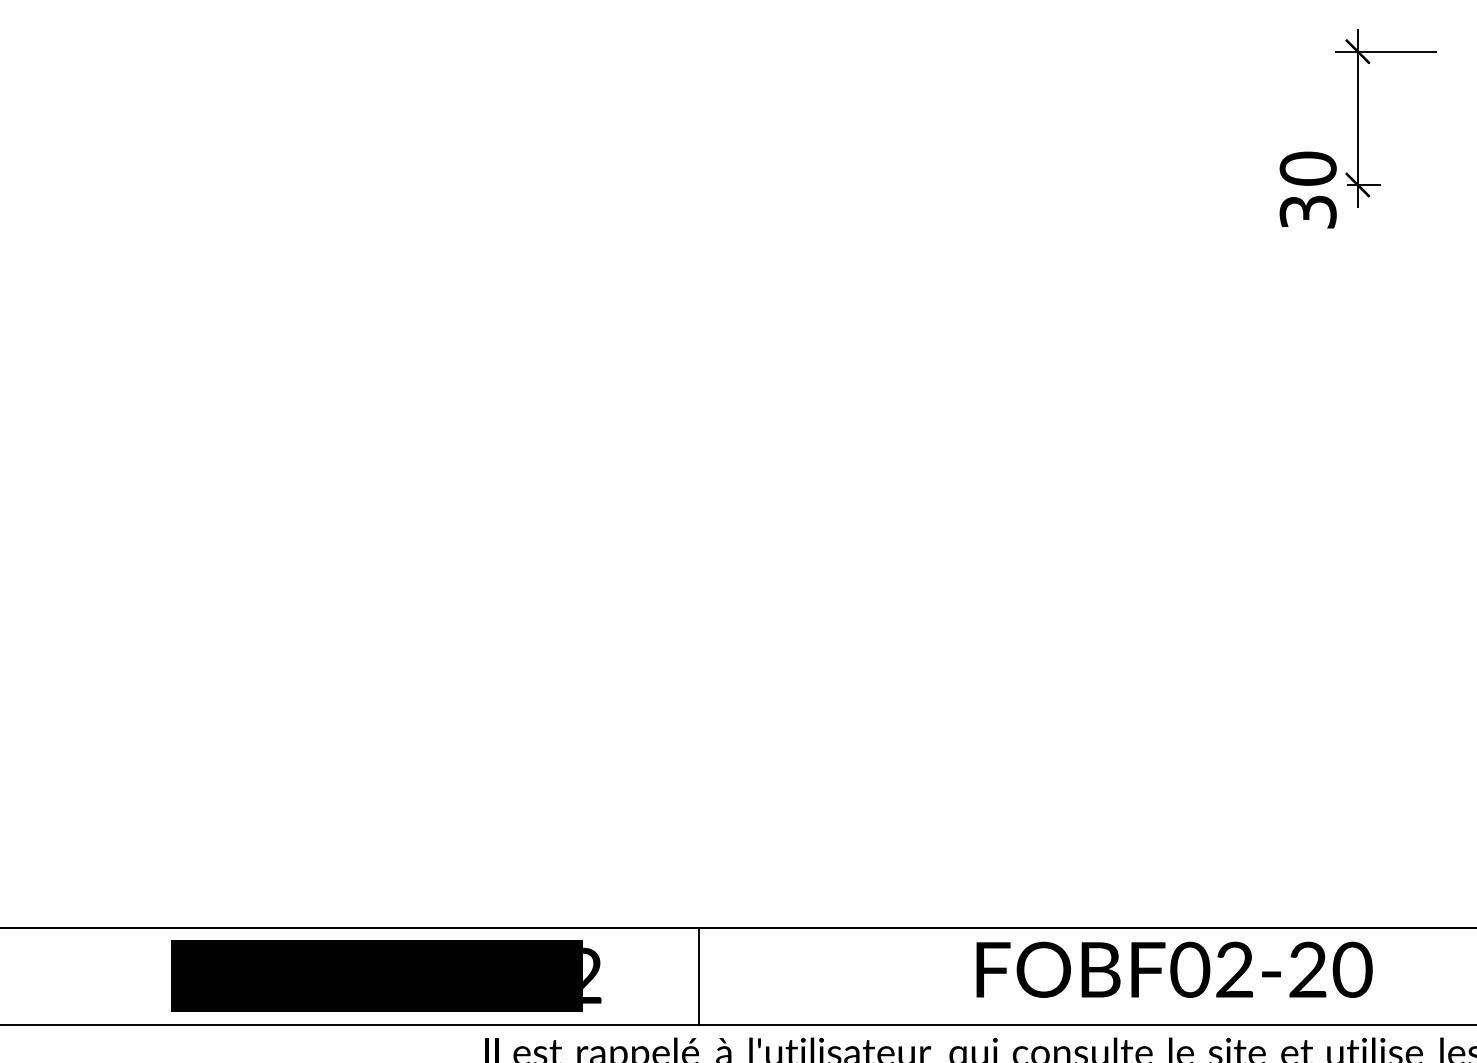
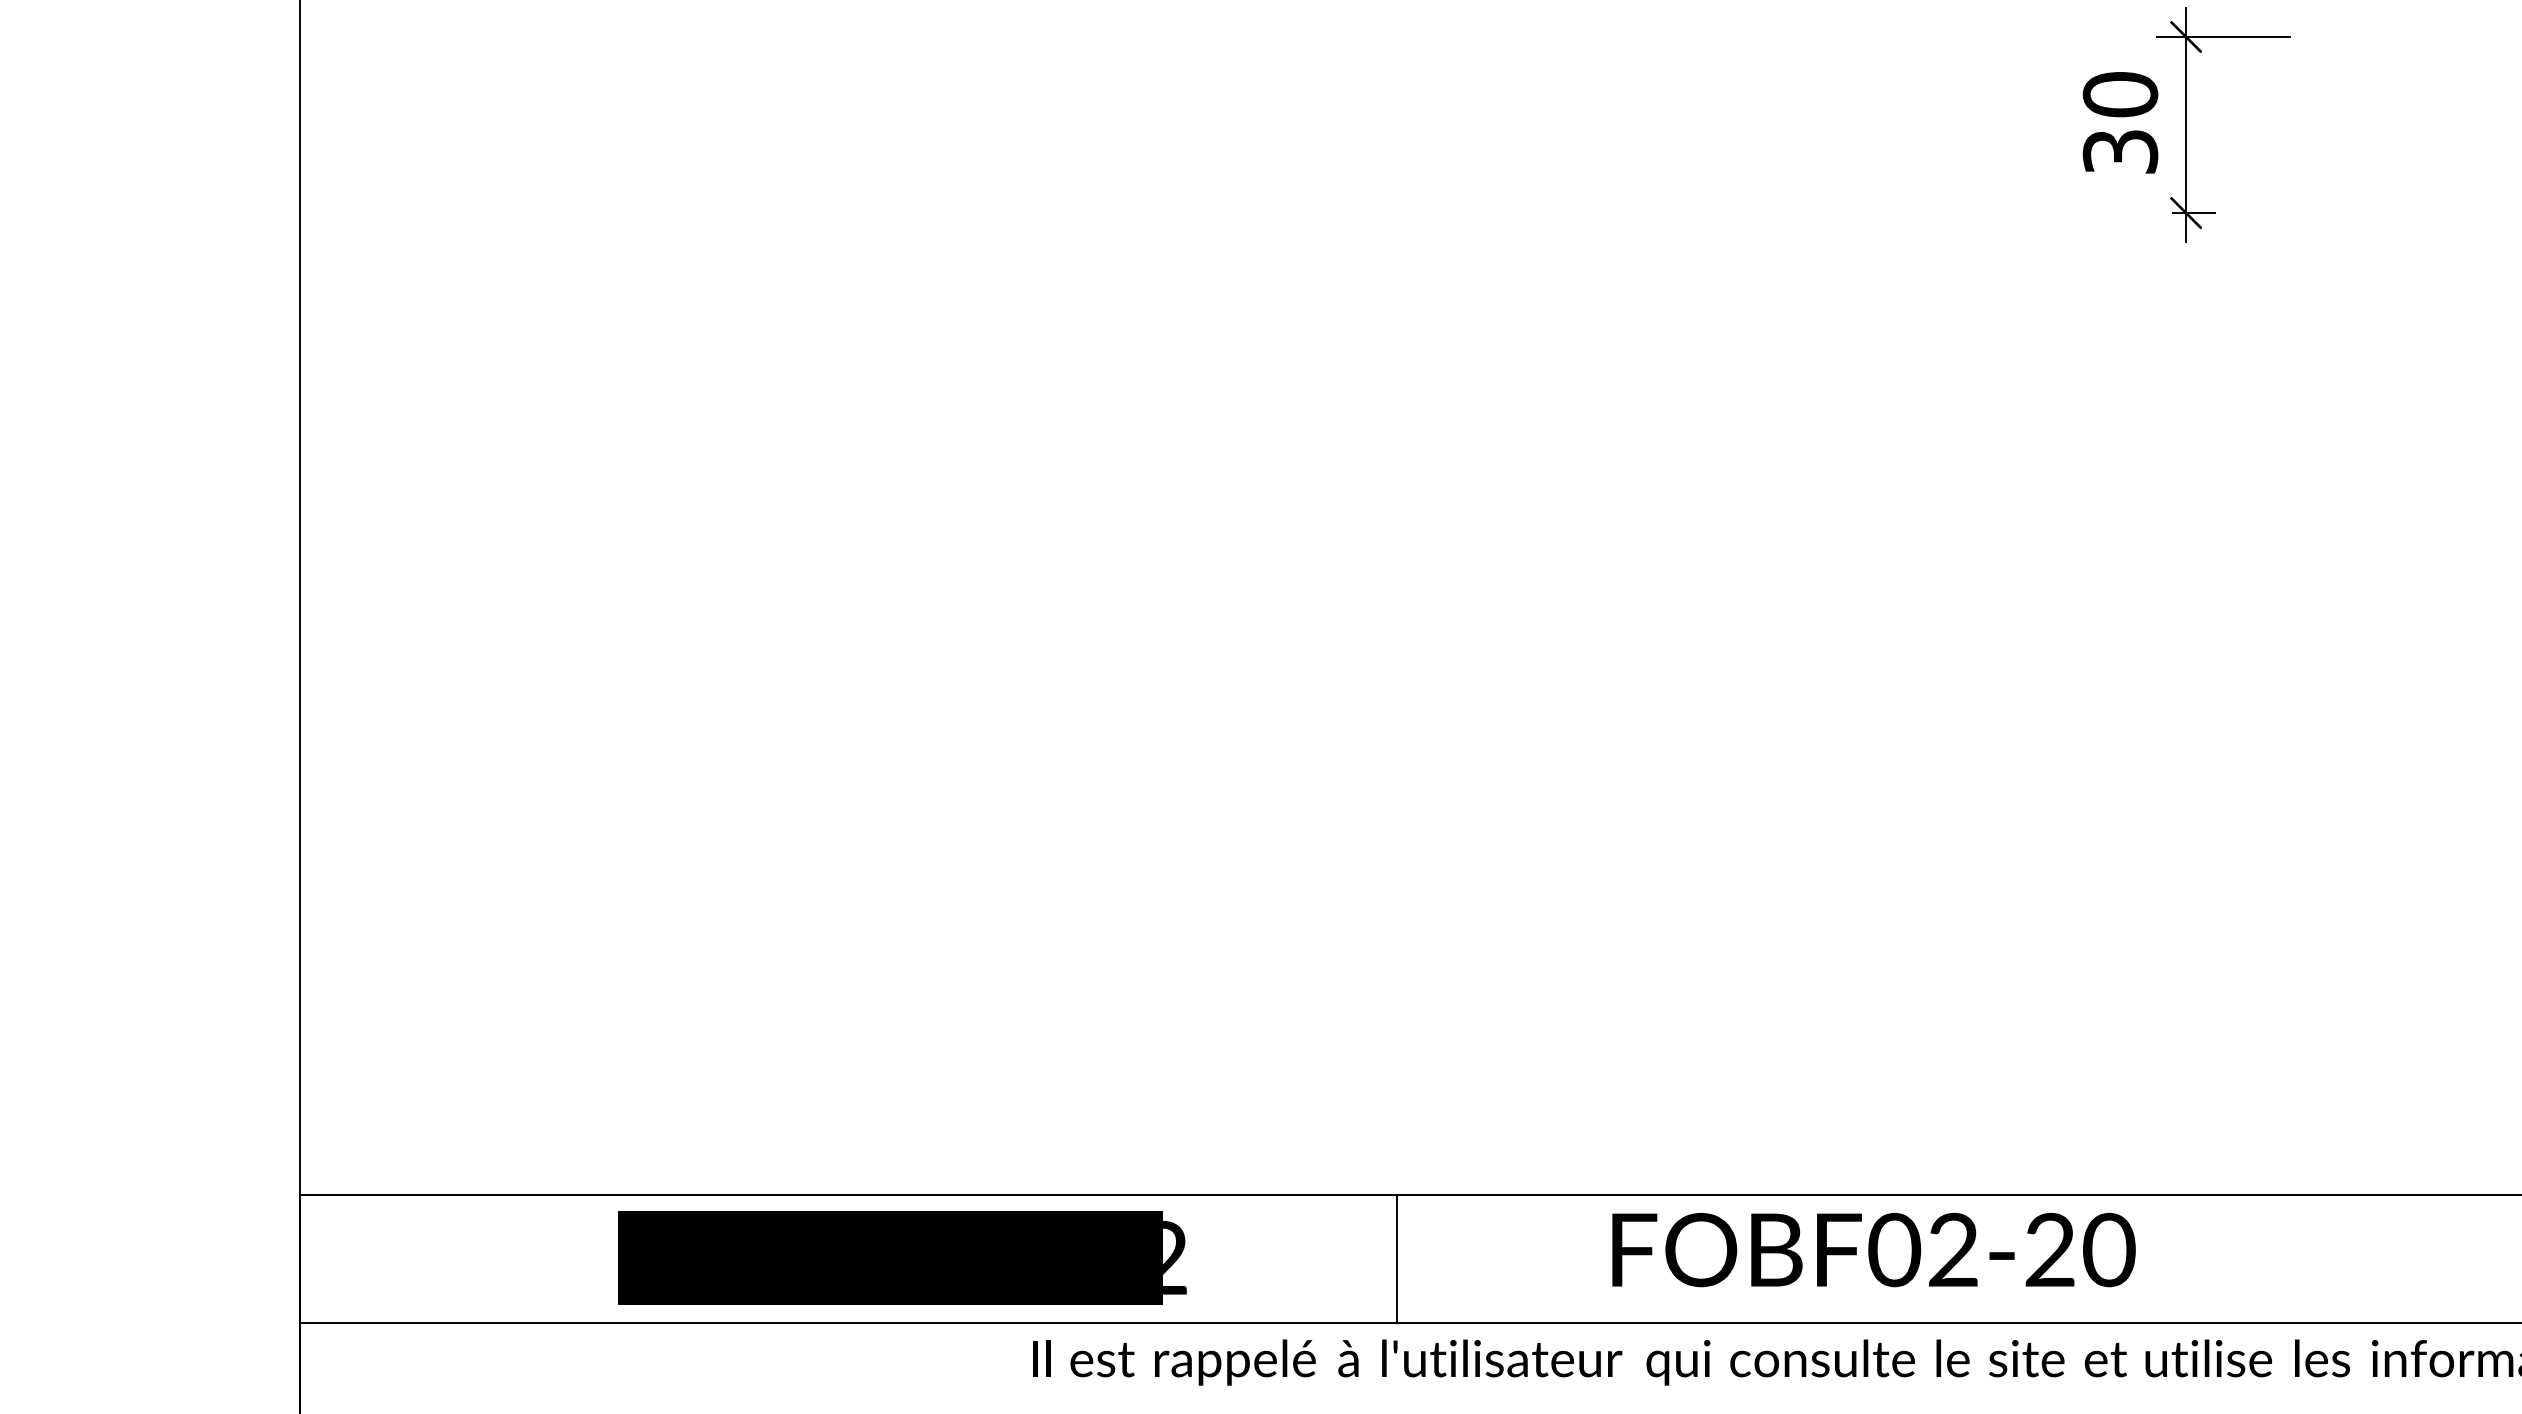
text: (1308, 189) -> (2120, 122), moved
text: (1174, 969) -> (1873, 1249), moved
line: (698, 976) -> (1396, 1258), moved

